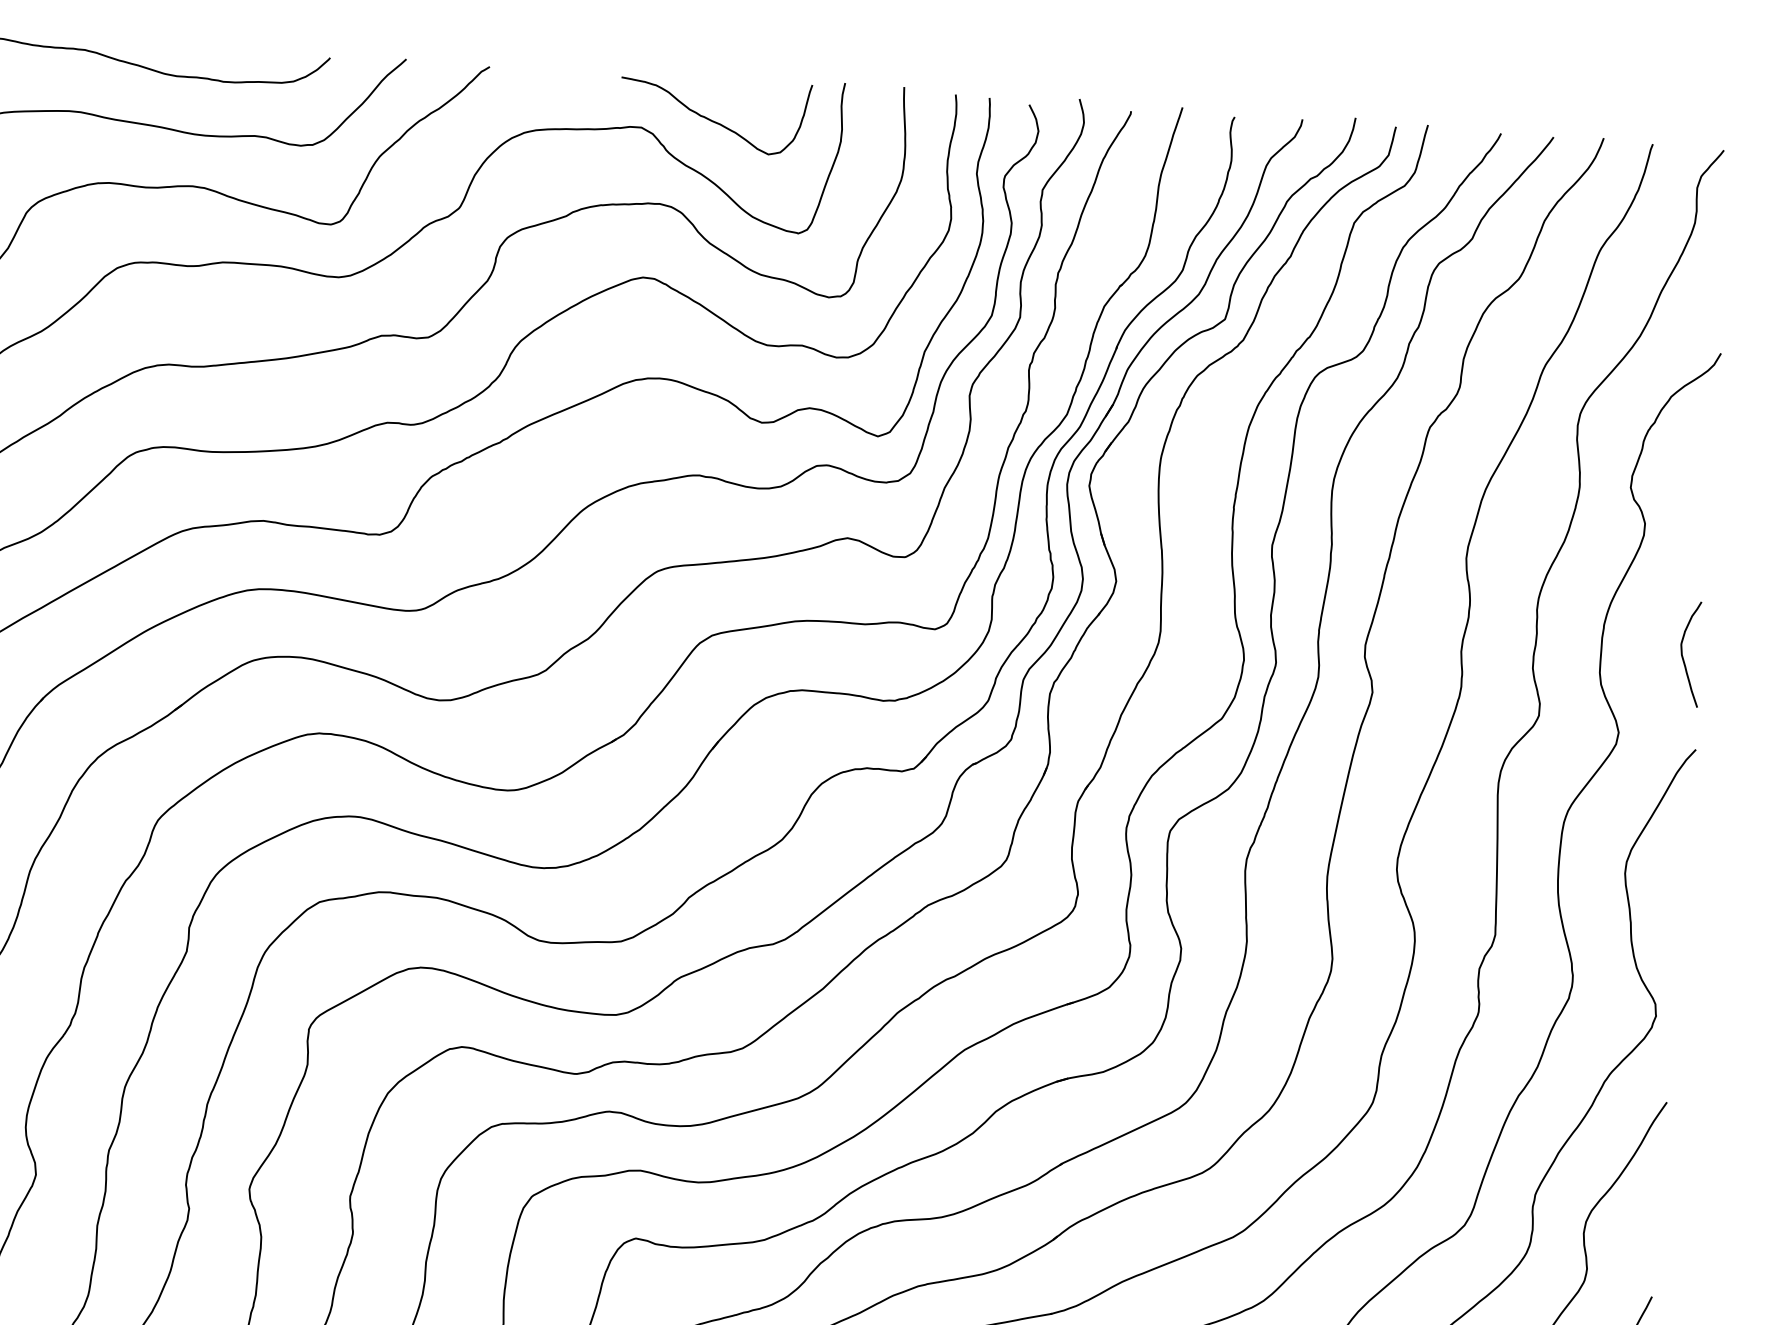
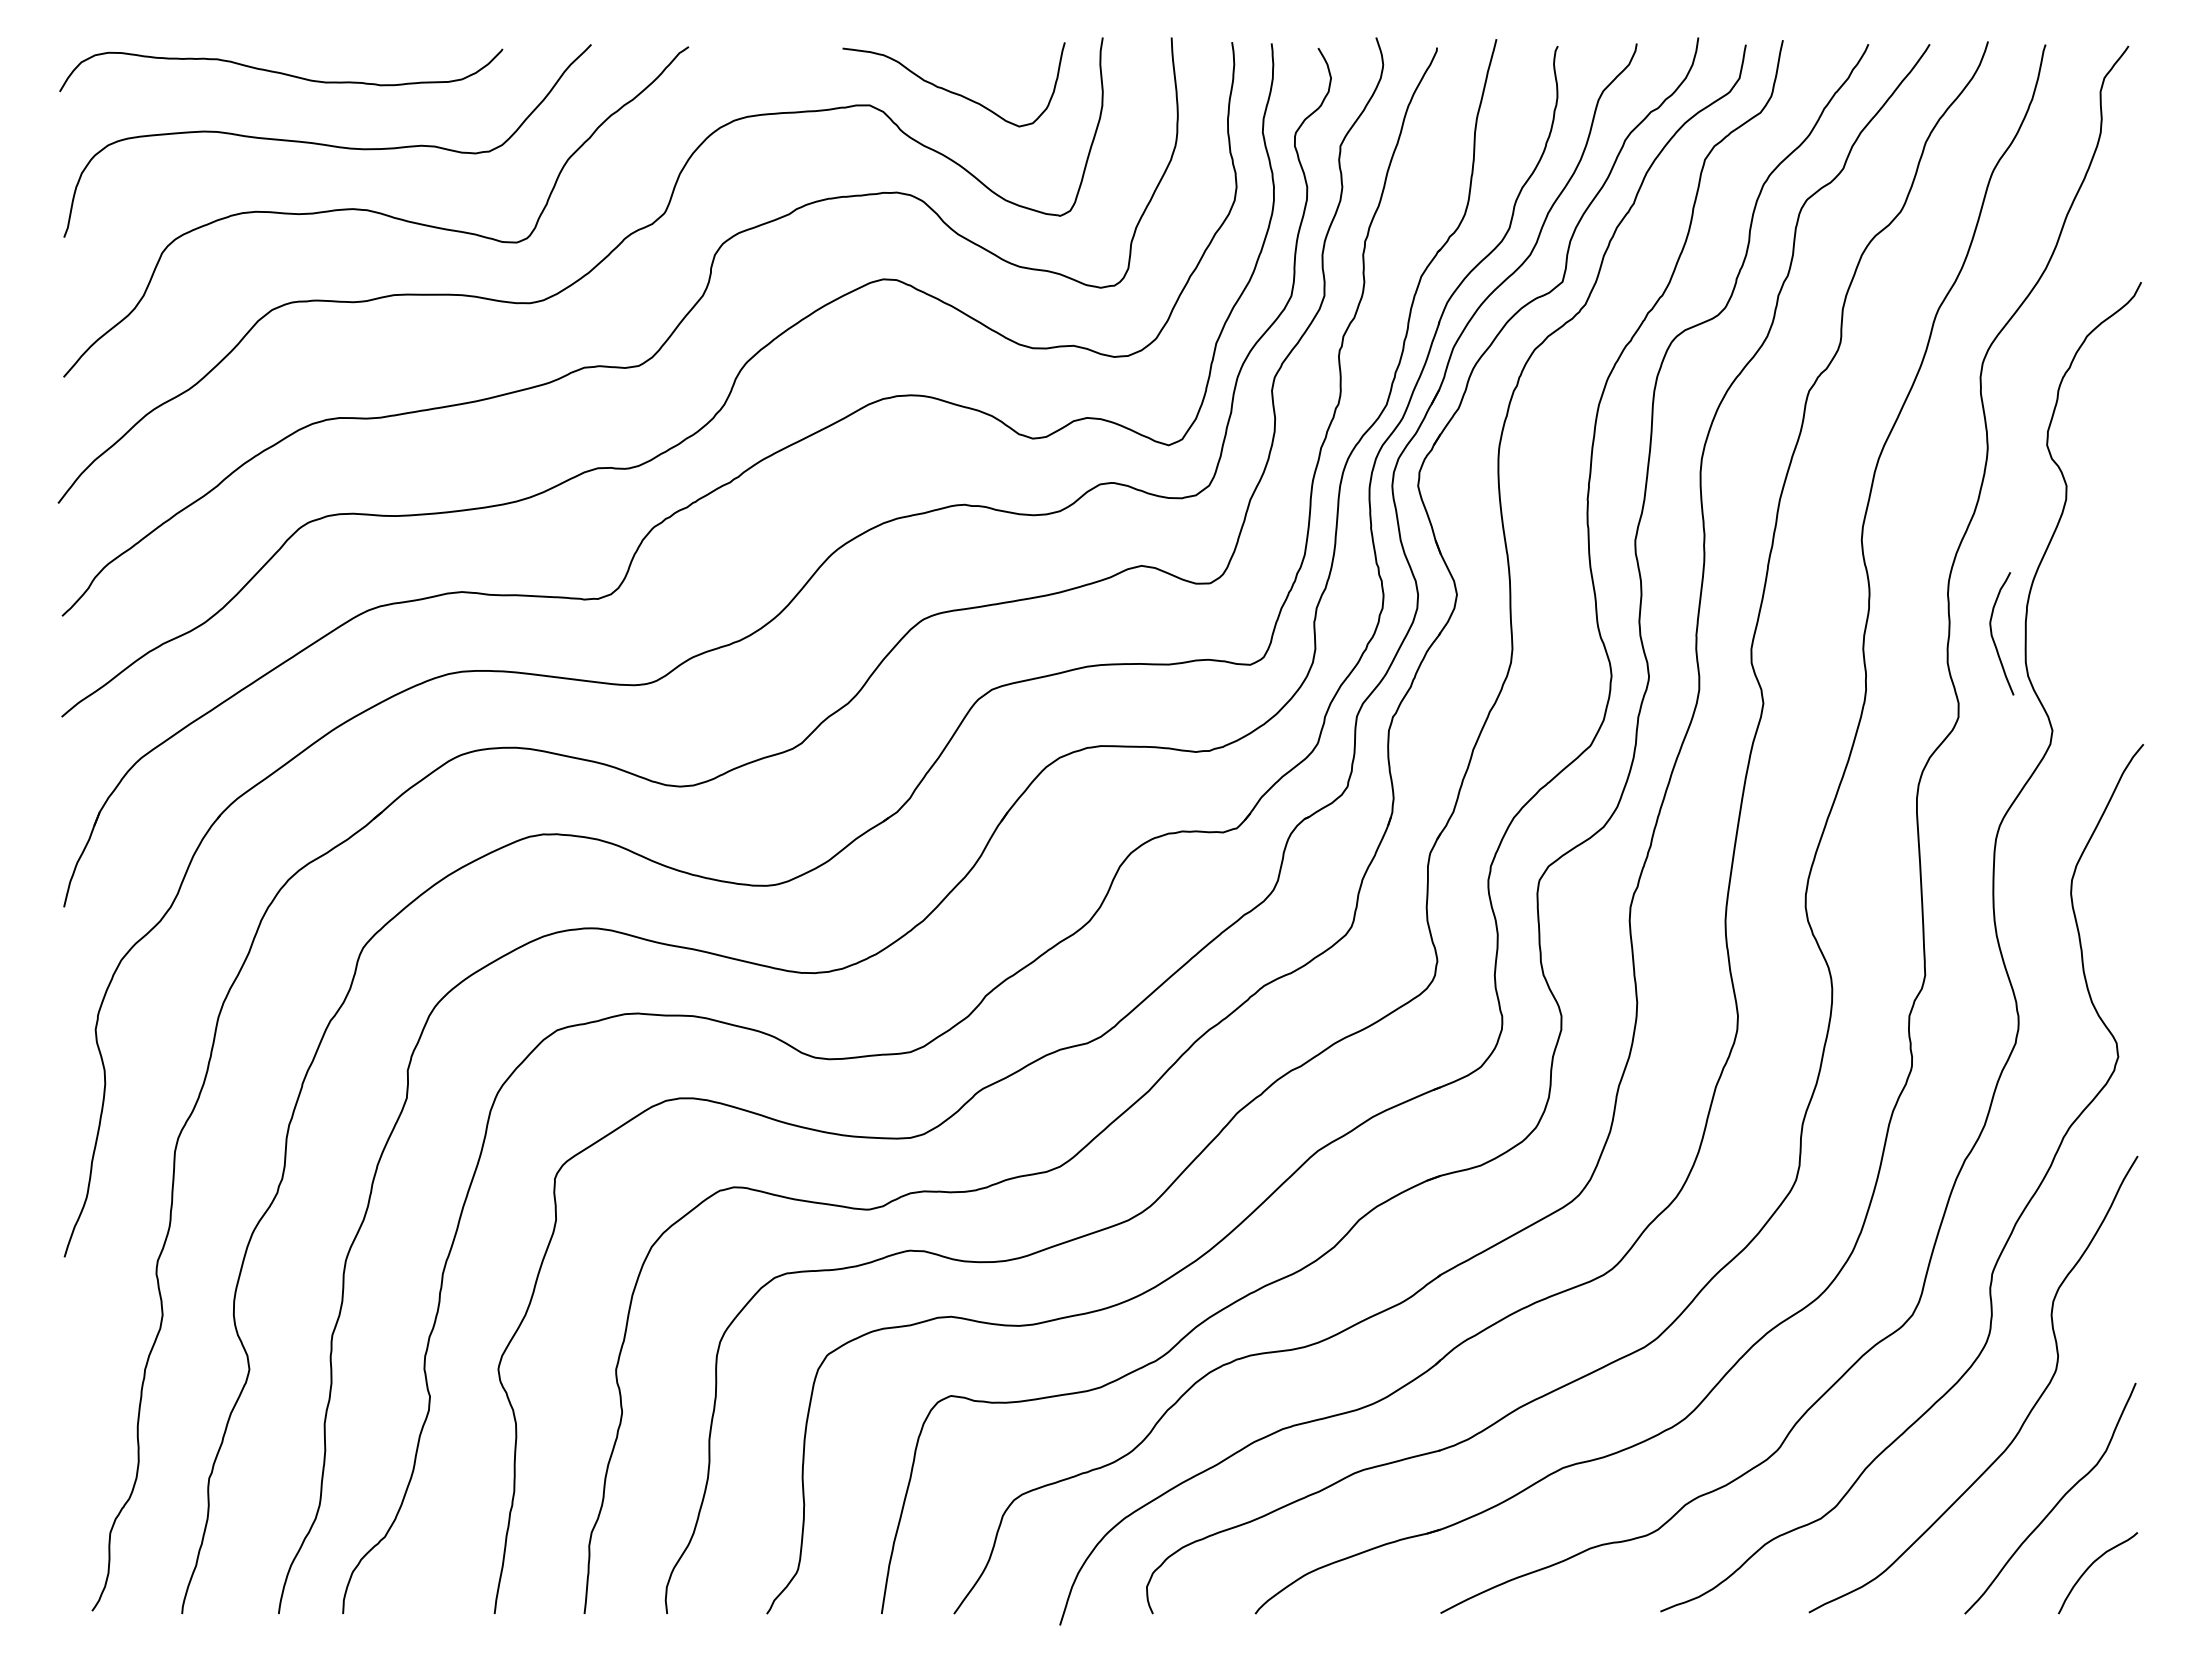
curve: (1683, 656) -> (1993, 637), moved

